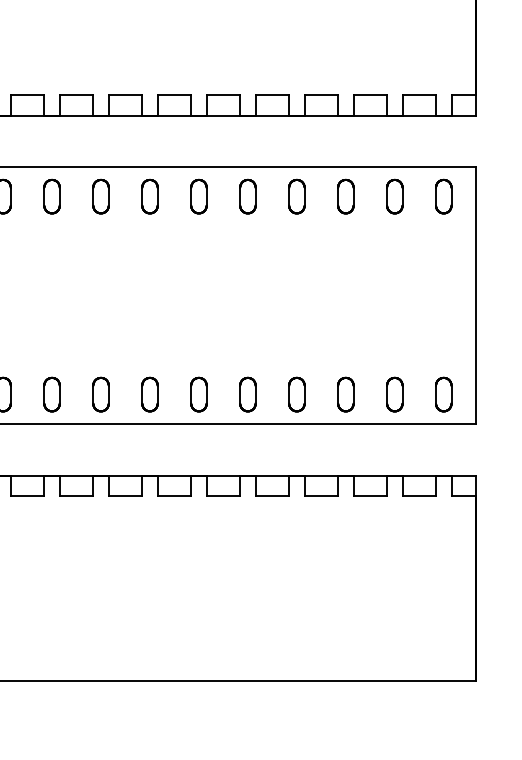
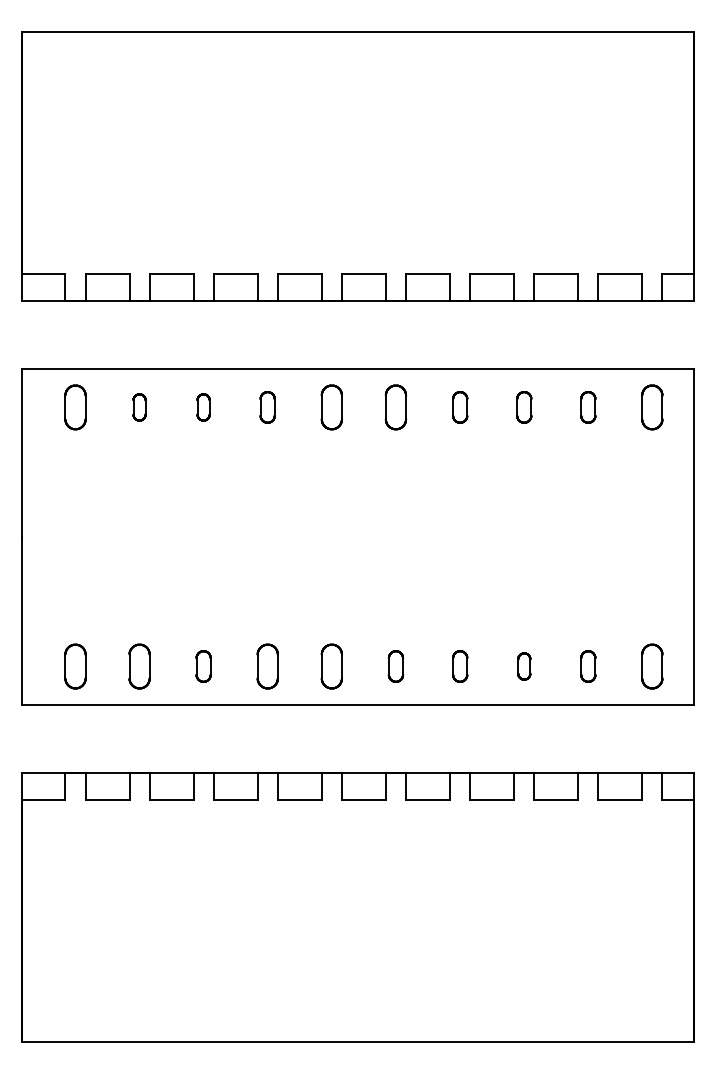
part: (51, 196) -> (139, 407), size x0.6
part: (100, 196) -> (203, 407), size x0.6
part: (149, 196) -> (267, 407), size x0.7
part: (297, 196) -> (460, 407), size x0.7
part: (346, 196) -> (524, 407), size x0.7
part: (395, 196) -> (588, 407), size x0.7
part: (100, 394) -> (203, 666), size x0.7
part: (247, 394) -> (395, 666), size x0.7
part: (297, 394) -> (460, 666), size x0.7
part: (346, 394) -> (524, 666), size x0.6
part: (395, 394) -> (588, 666), size x0.7

